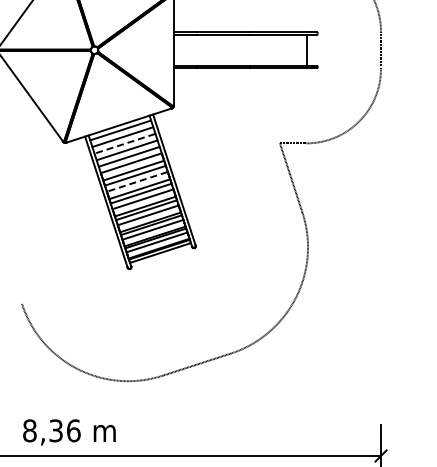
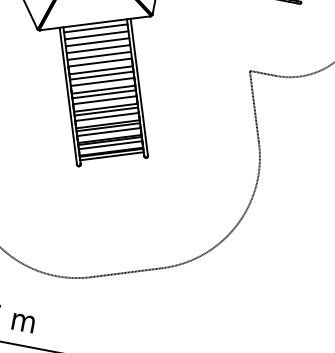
line: (125, 143) -> (98, 42), dashed -> solid
line: (137, 181) -> (102, 81), dashed -> solid

